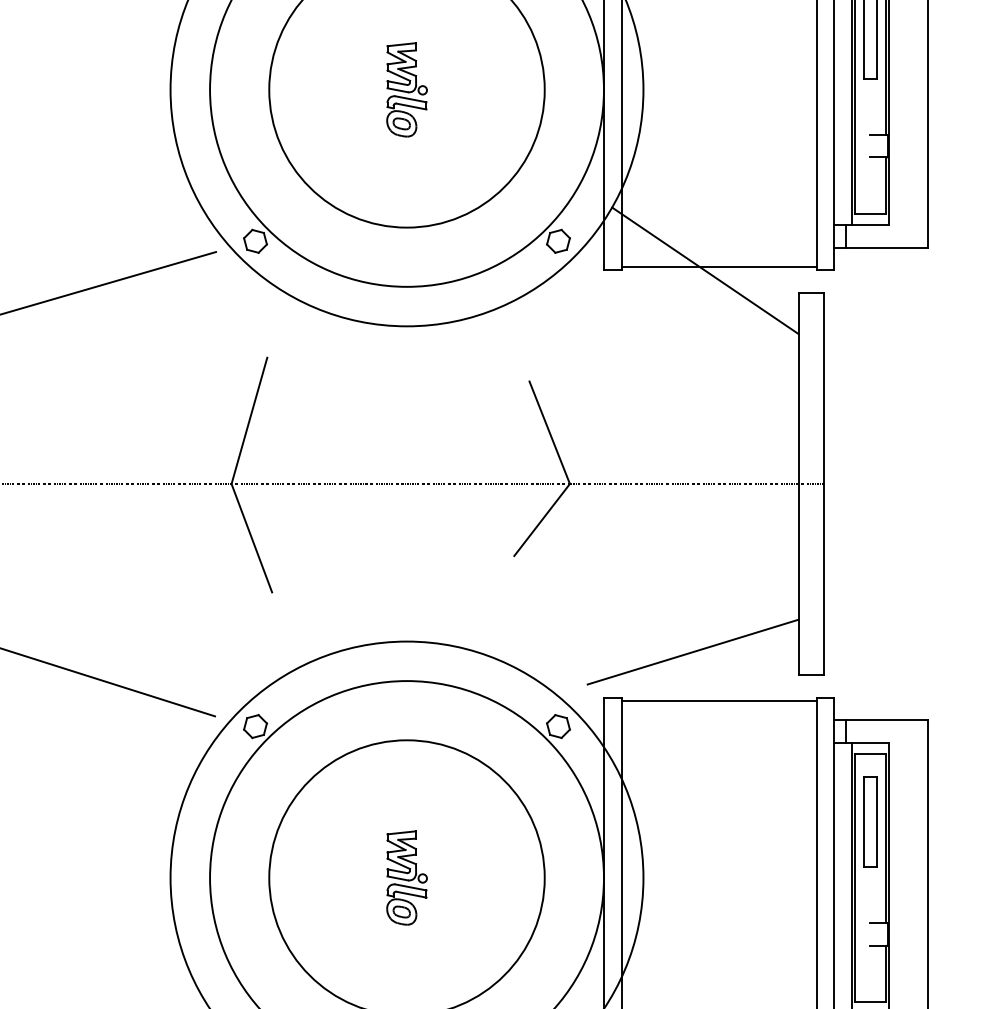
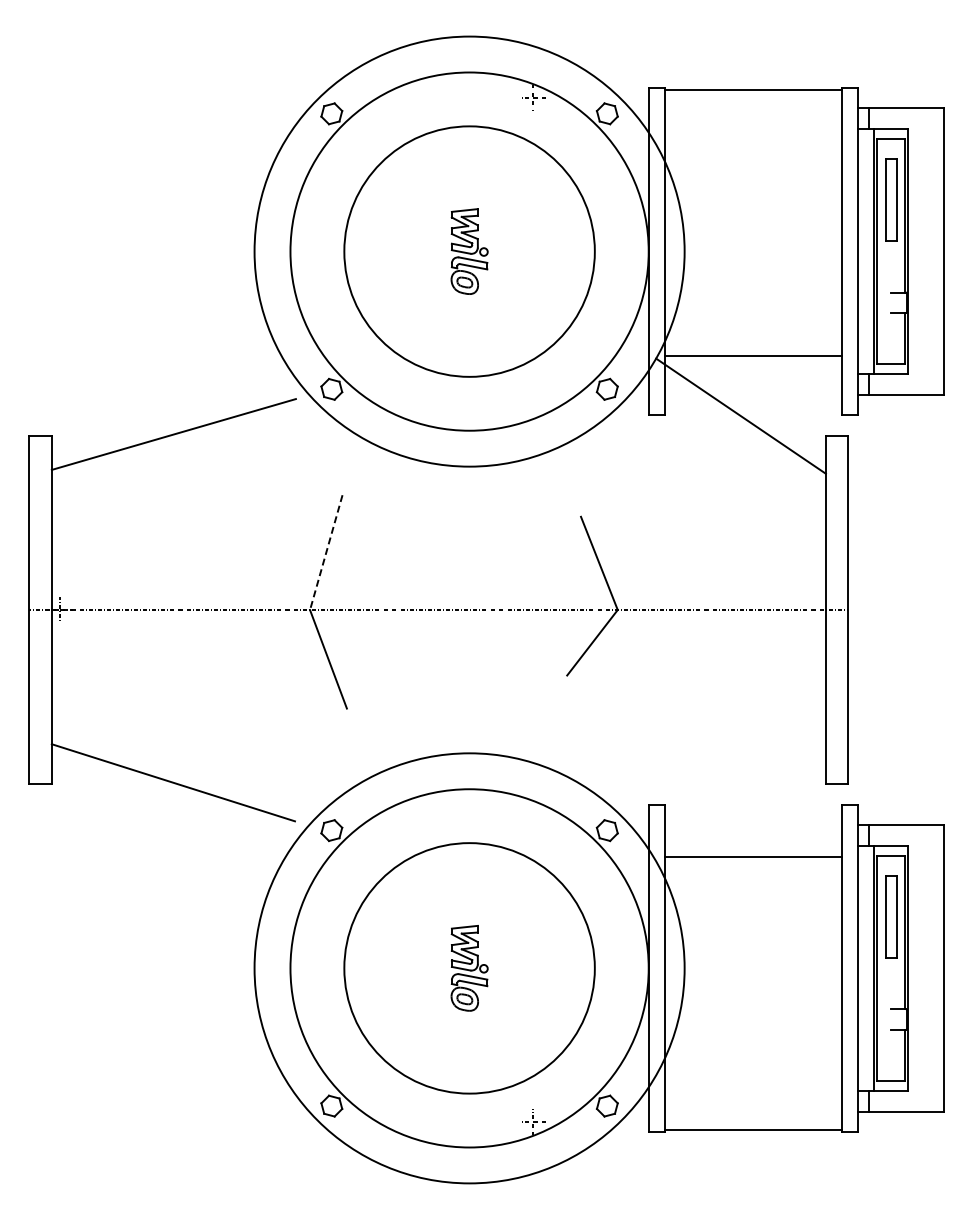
line: (719, 266) -> (753, 355), moved
line: (249, 420) -> (326, 552), solid -> dashed
line: (692, 651) -> (729, 762), removed
line: (719, 701) -> (753, 857), moved

